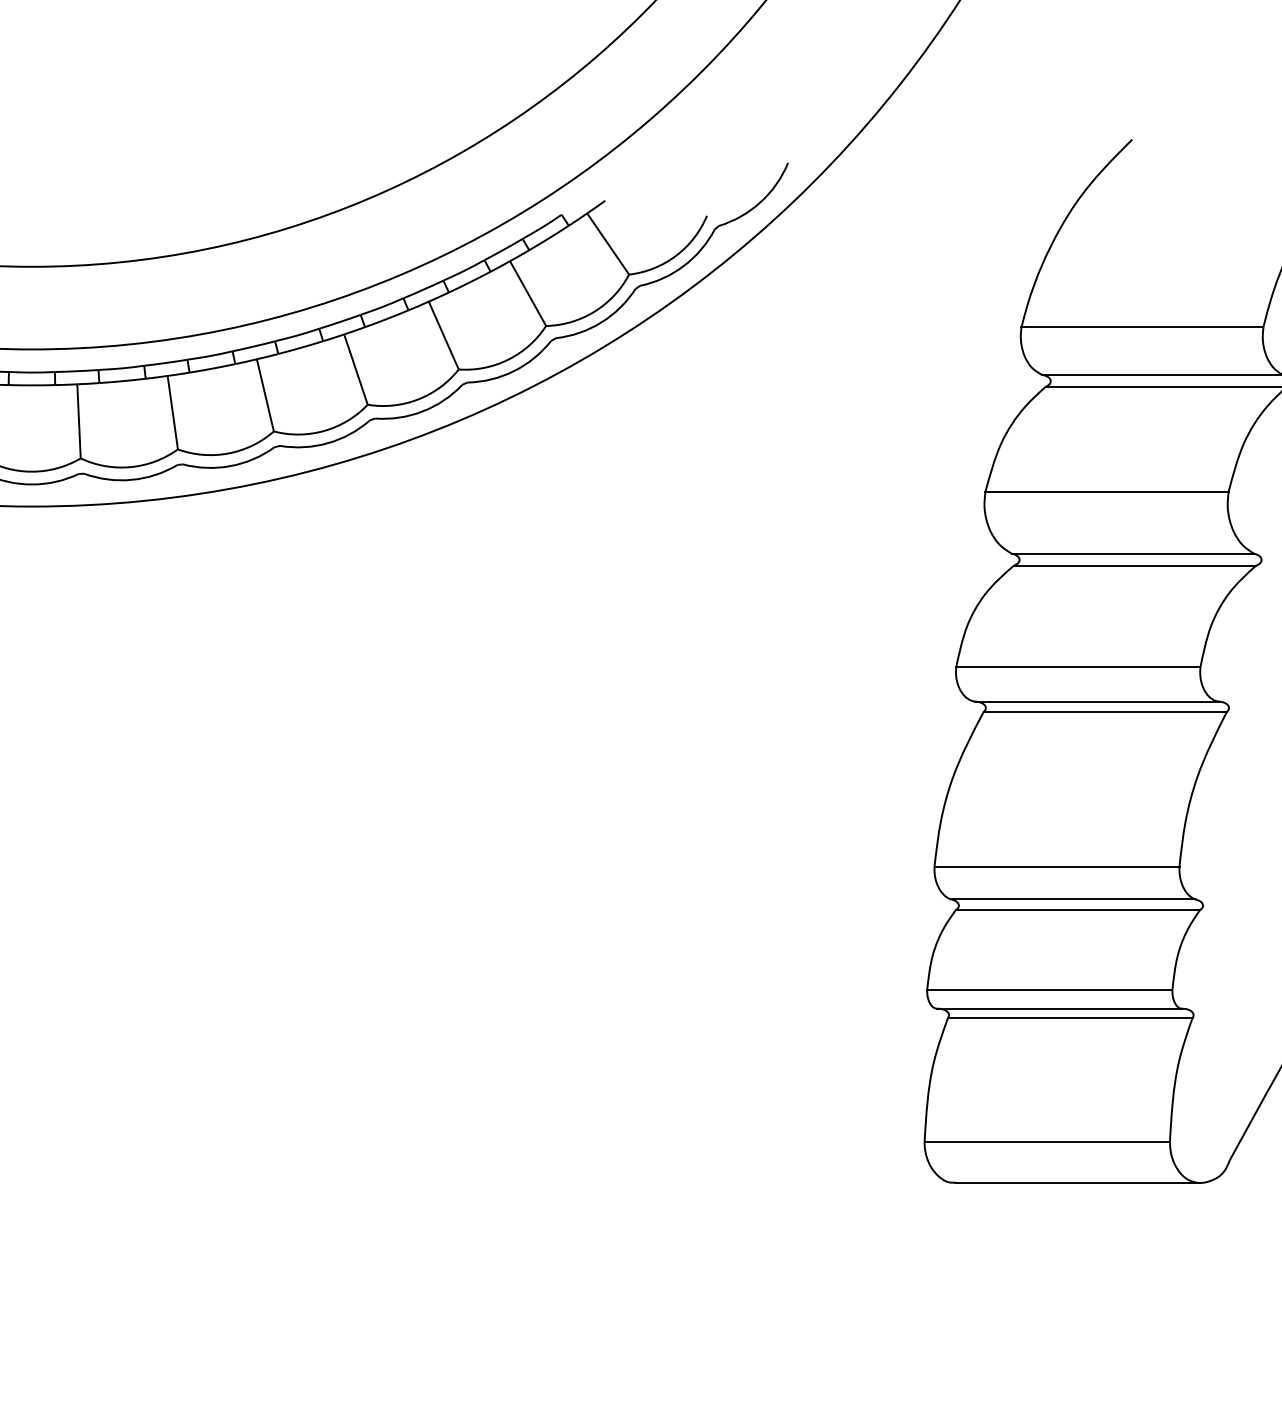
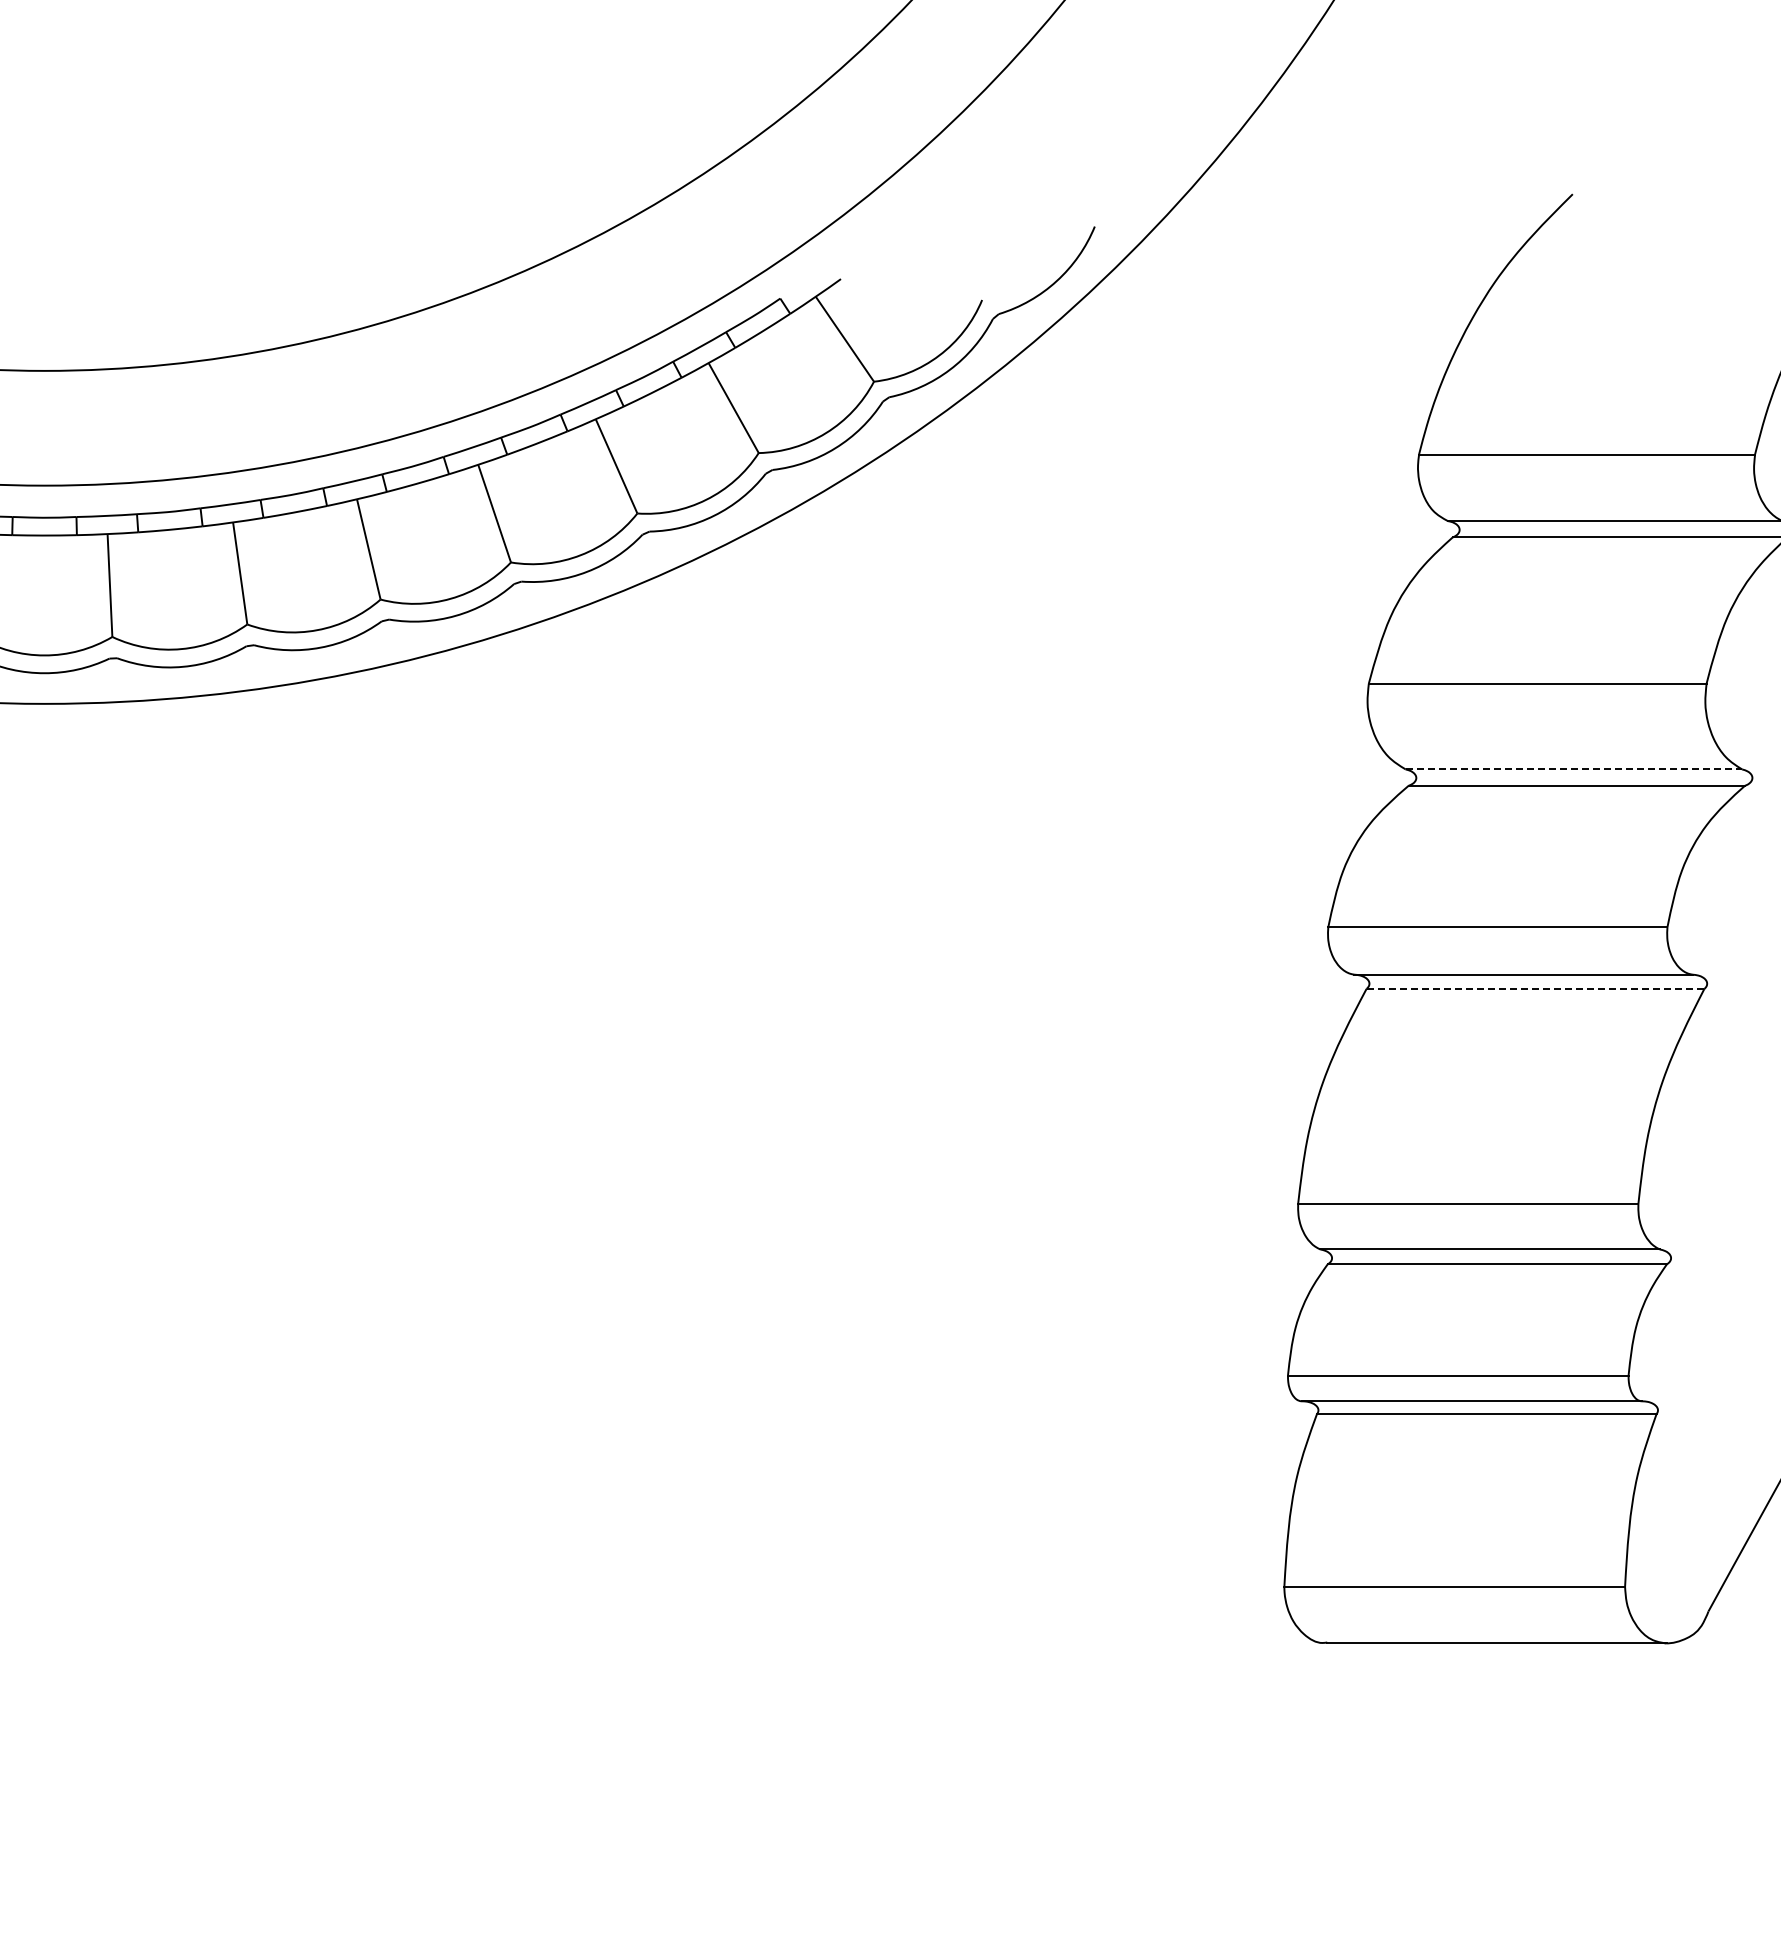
line: (1133, 553) -> (1574, 769), solid -> dashed
line: (1105, 711) -> (1535, 988), solid -> dashed

